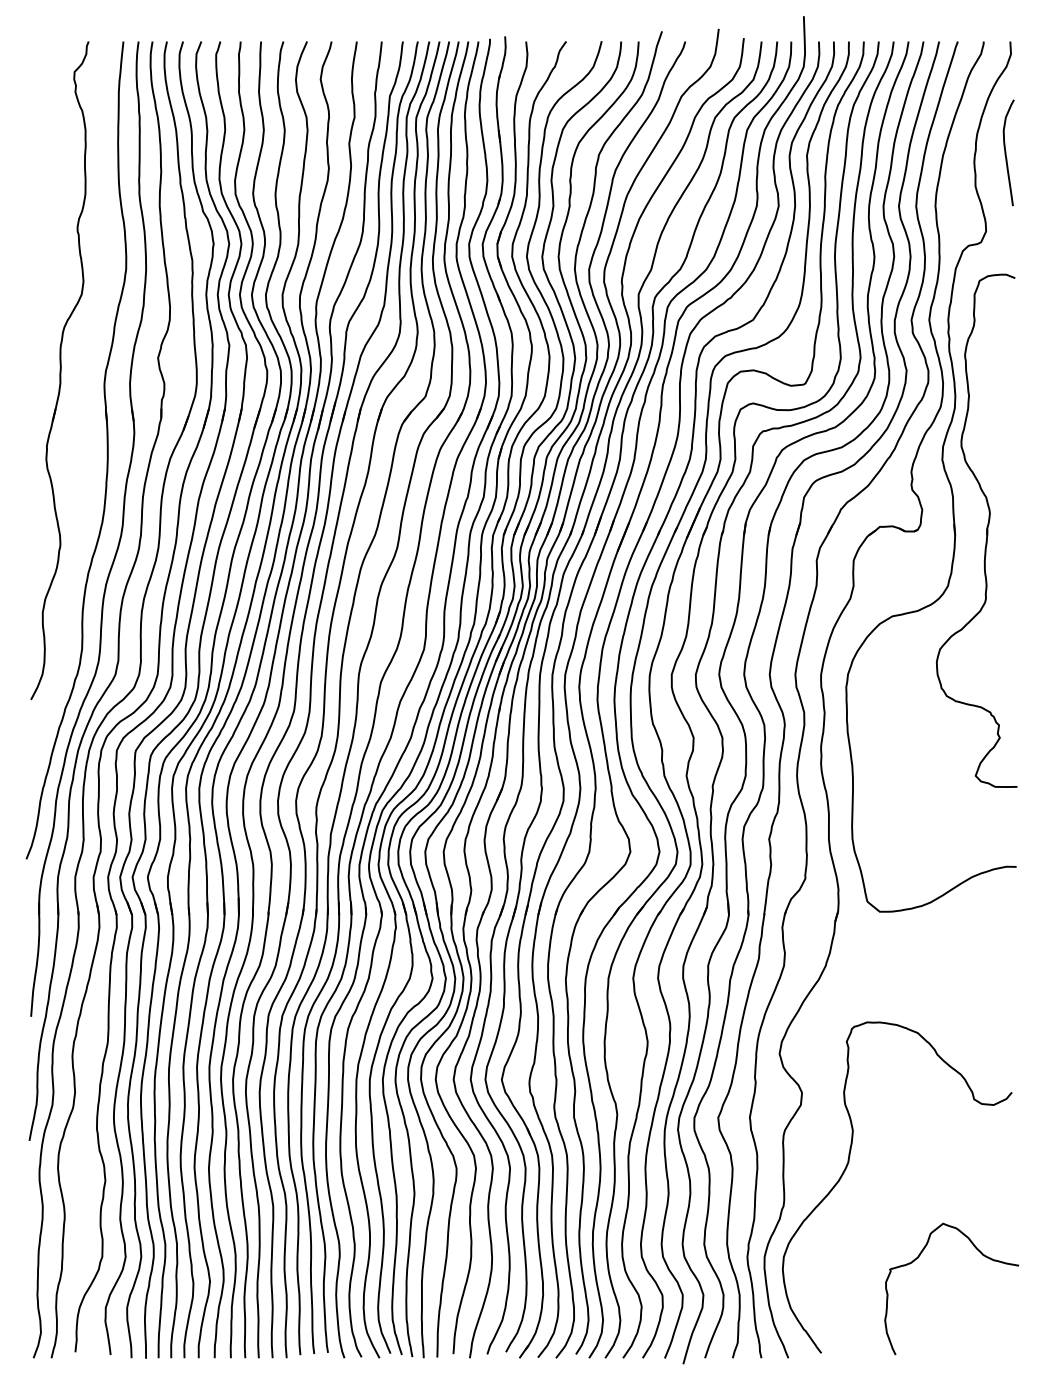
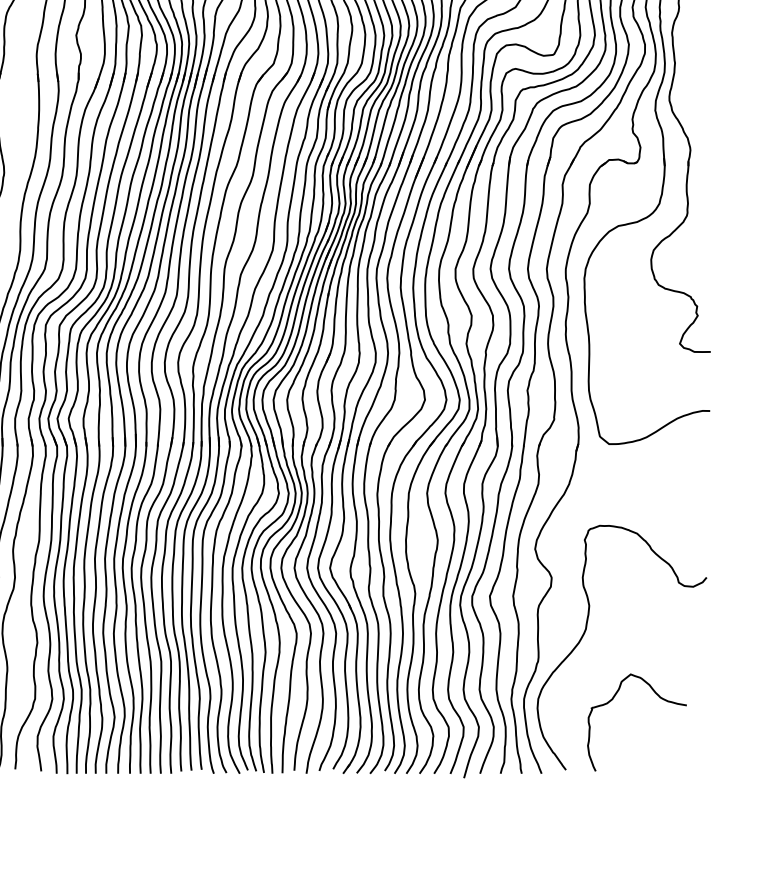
curve: (919, 1257) -> (613, 699), moved

